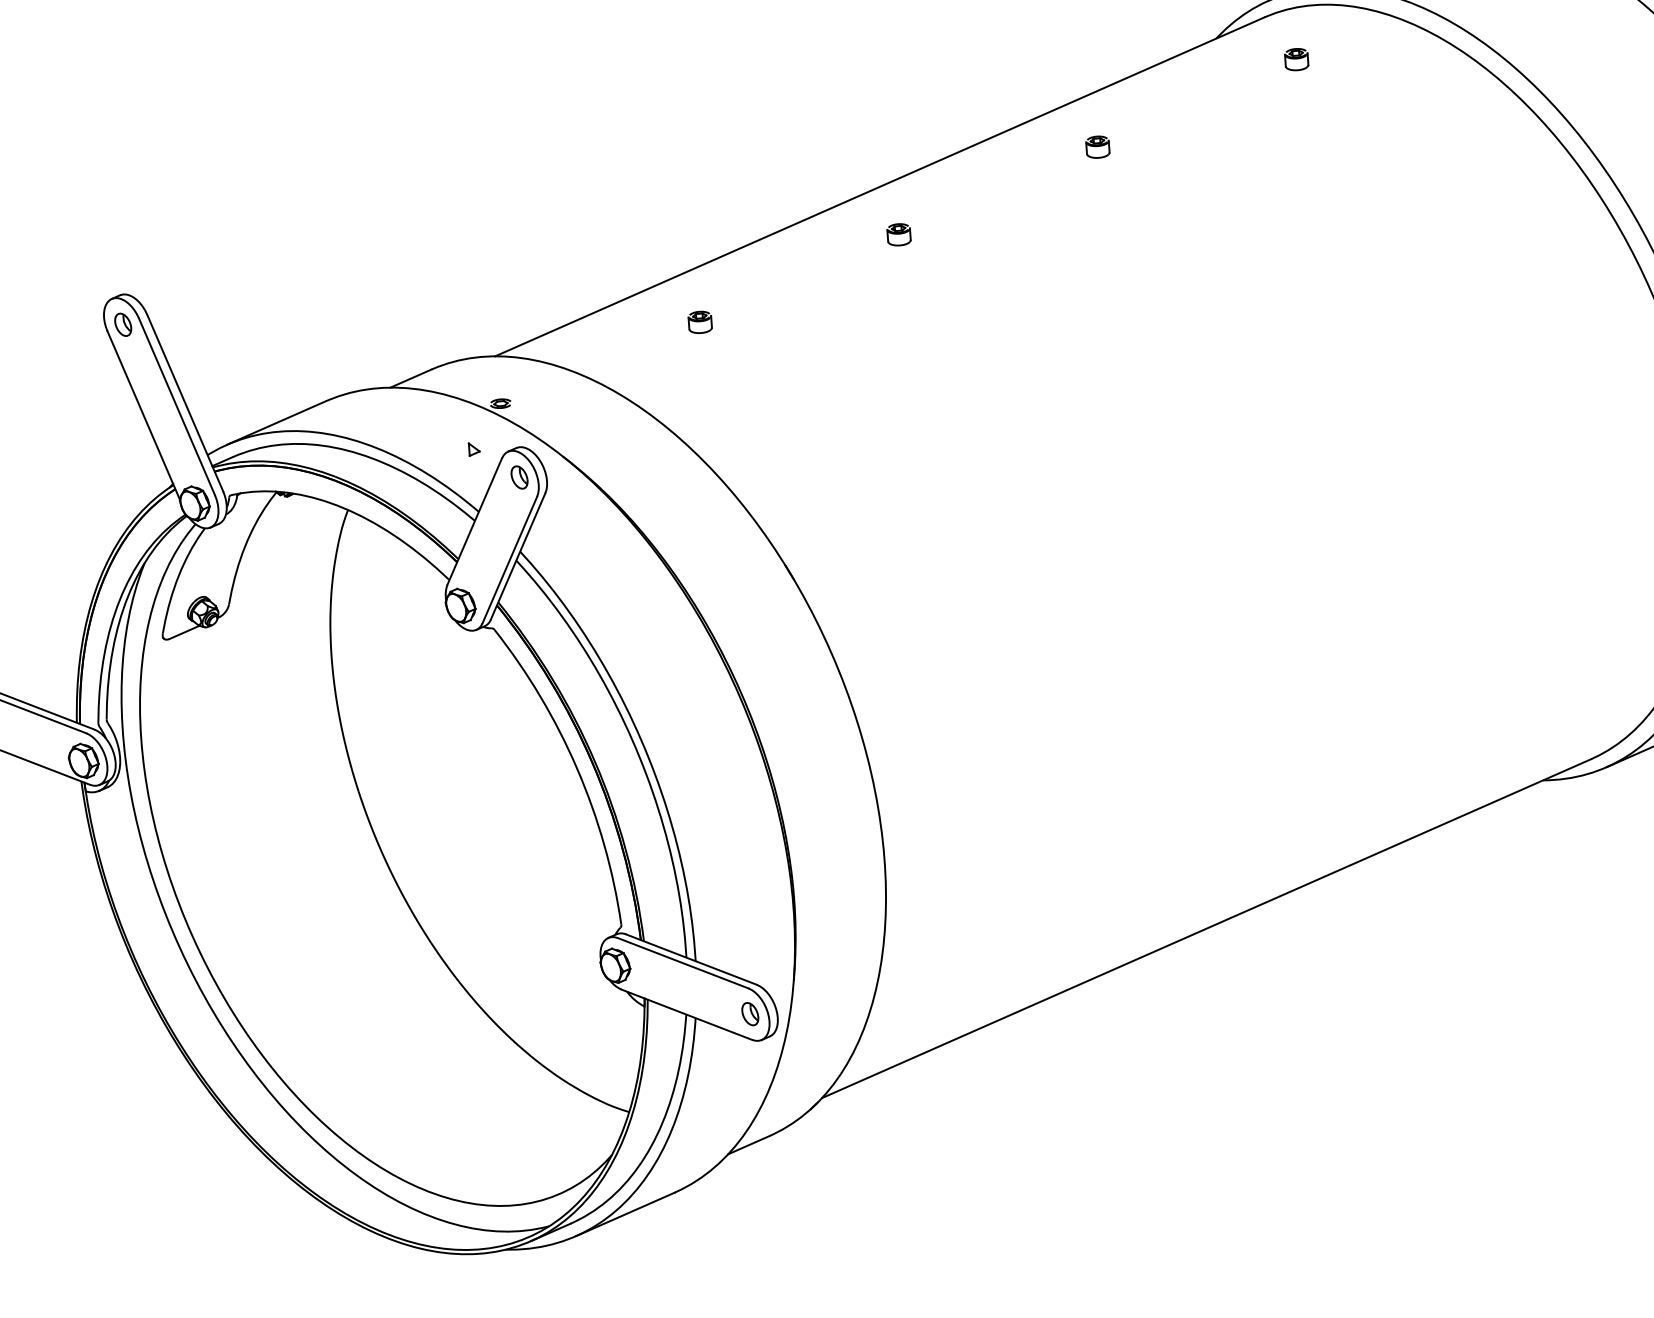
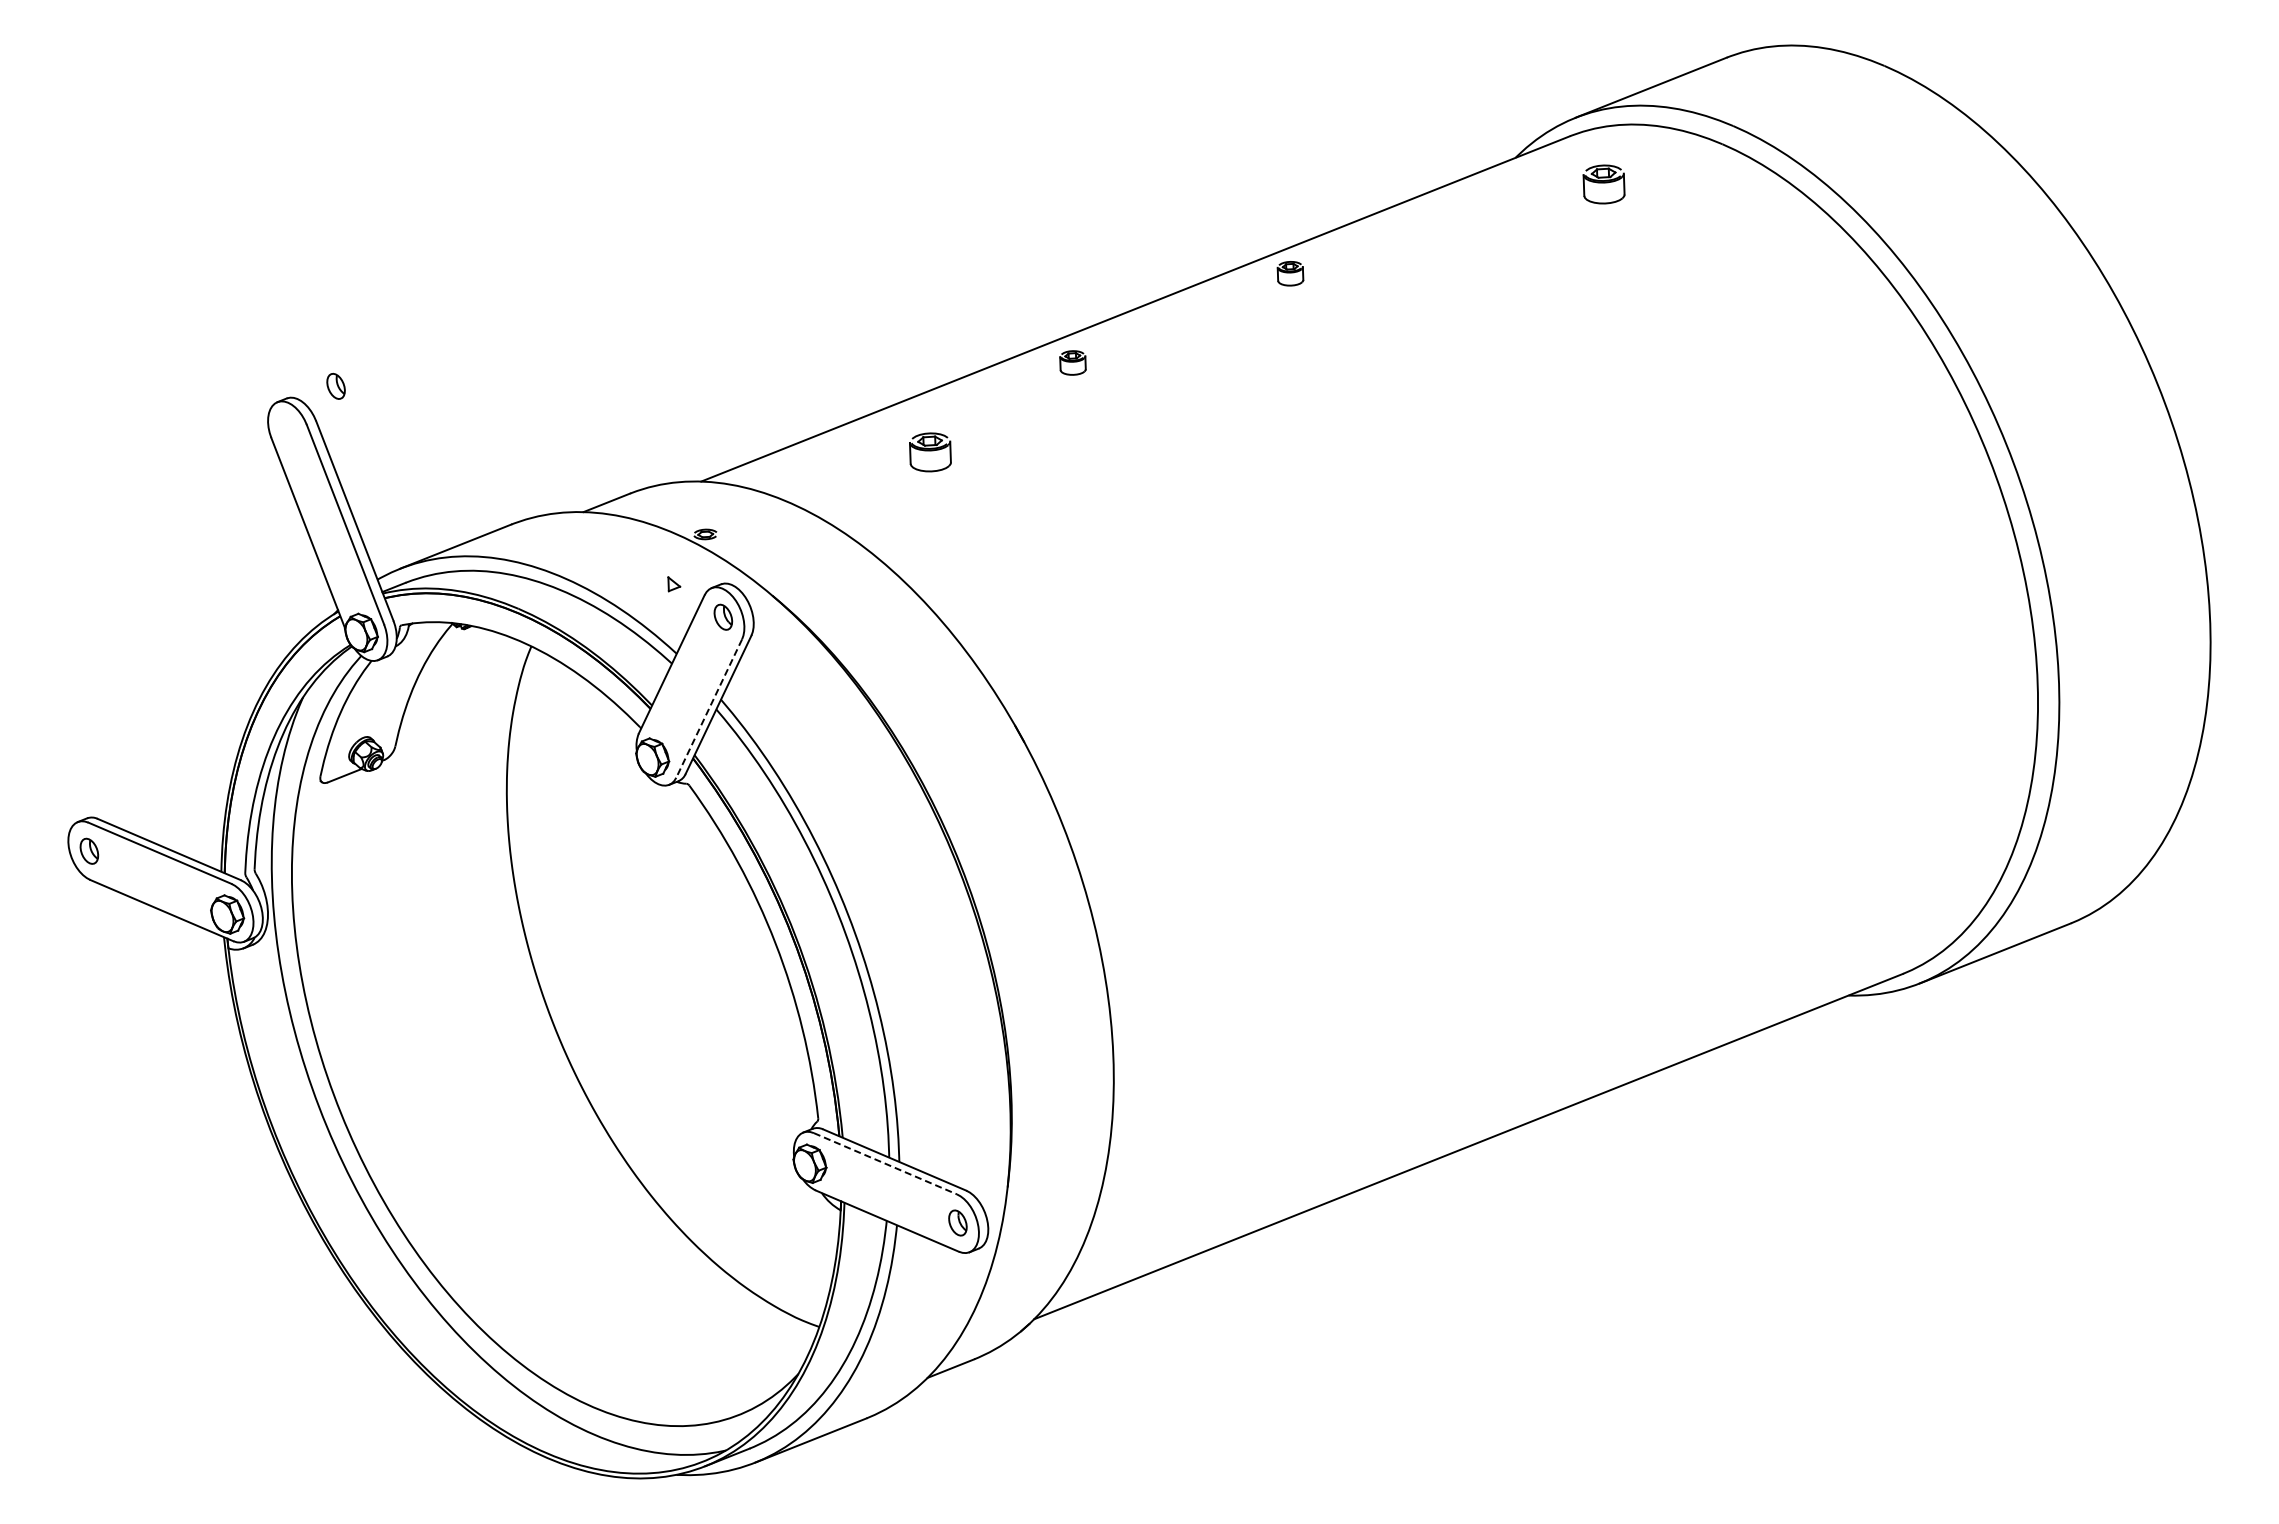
part: (1296, 59) -> (1603, 184), size x1.6
part: (1097, 147) -> (1290, 273), moved
part: (898, 234) -> (1072, 362), moved
part: (700, 321) -> (930, 451), size x1.6
part: (122, 324) -> (335, 385), moved
line: (510, 559) -> (709, 708), solid -> dashed
line: (683, 963) -> (885, 1163), solid -> dashed

